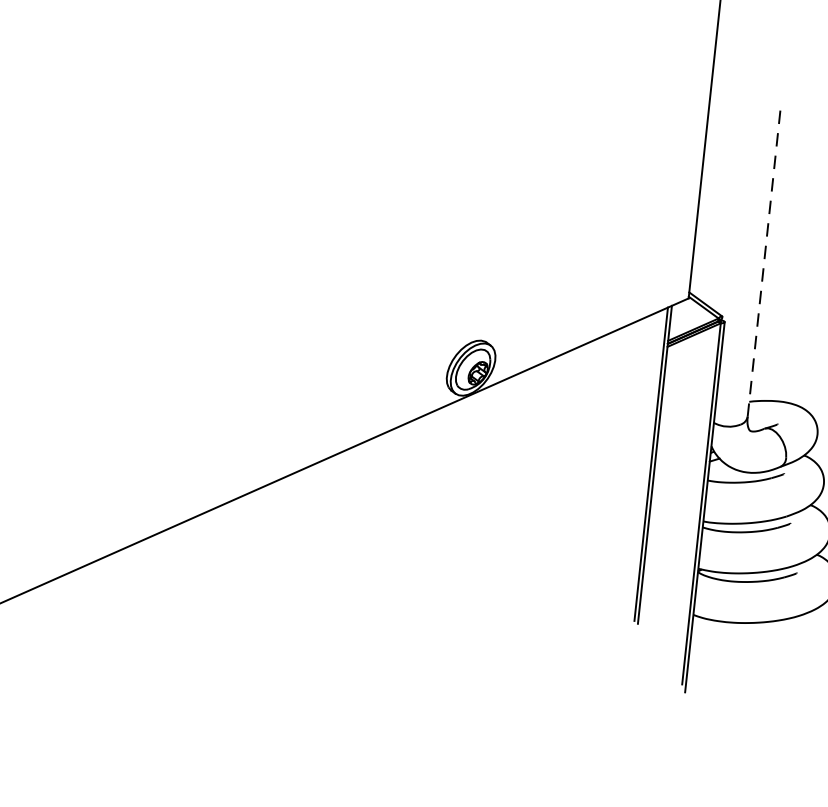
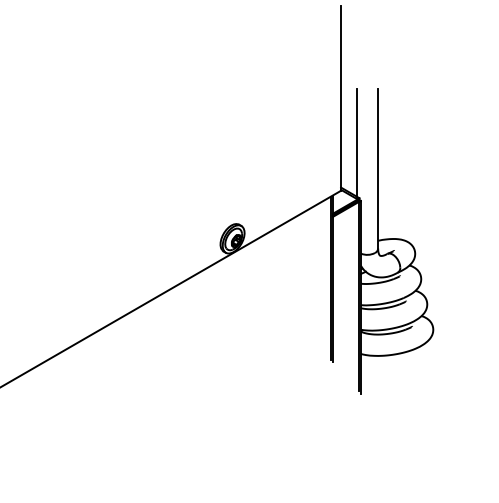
line: (727, 209) -> (356, 142), added
line: (764, 263) -> (378, 168), dashed -> solid

